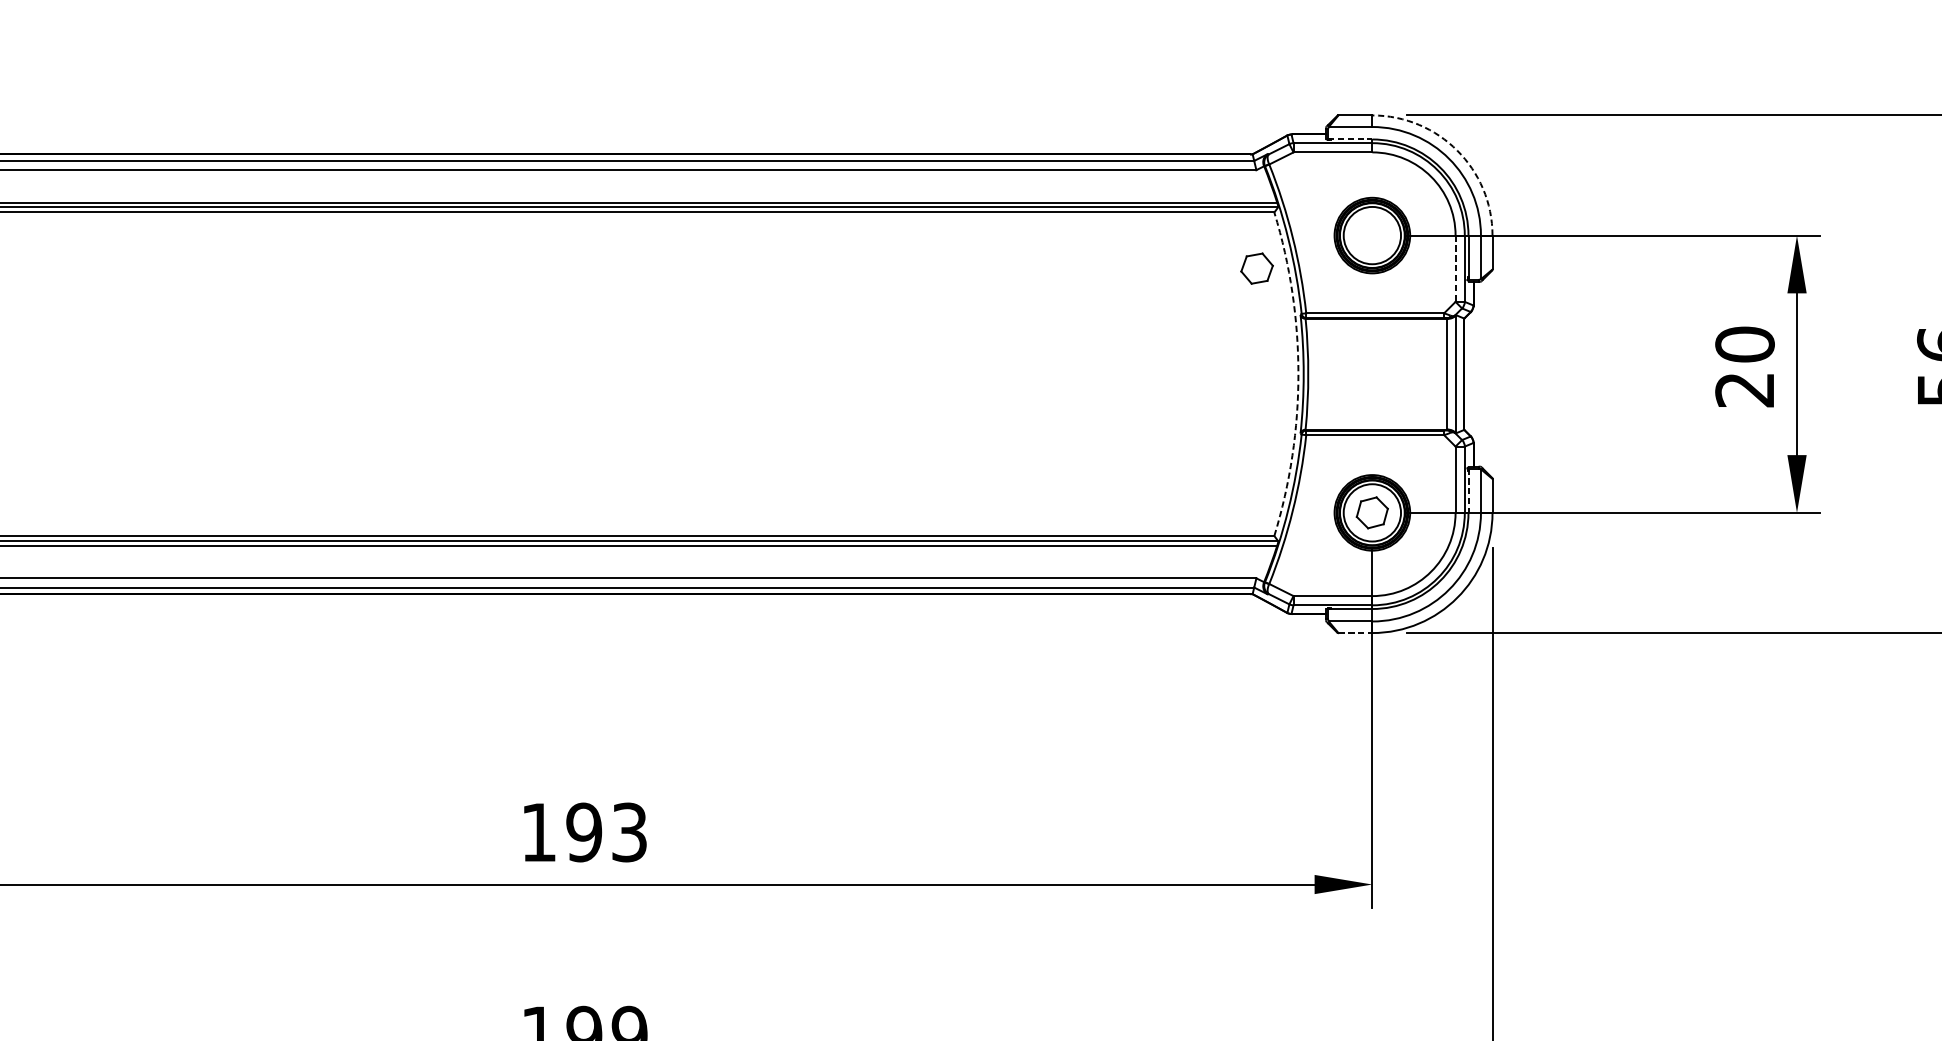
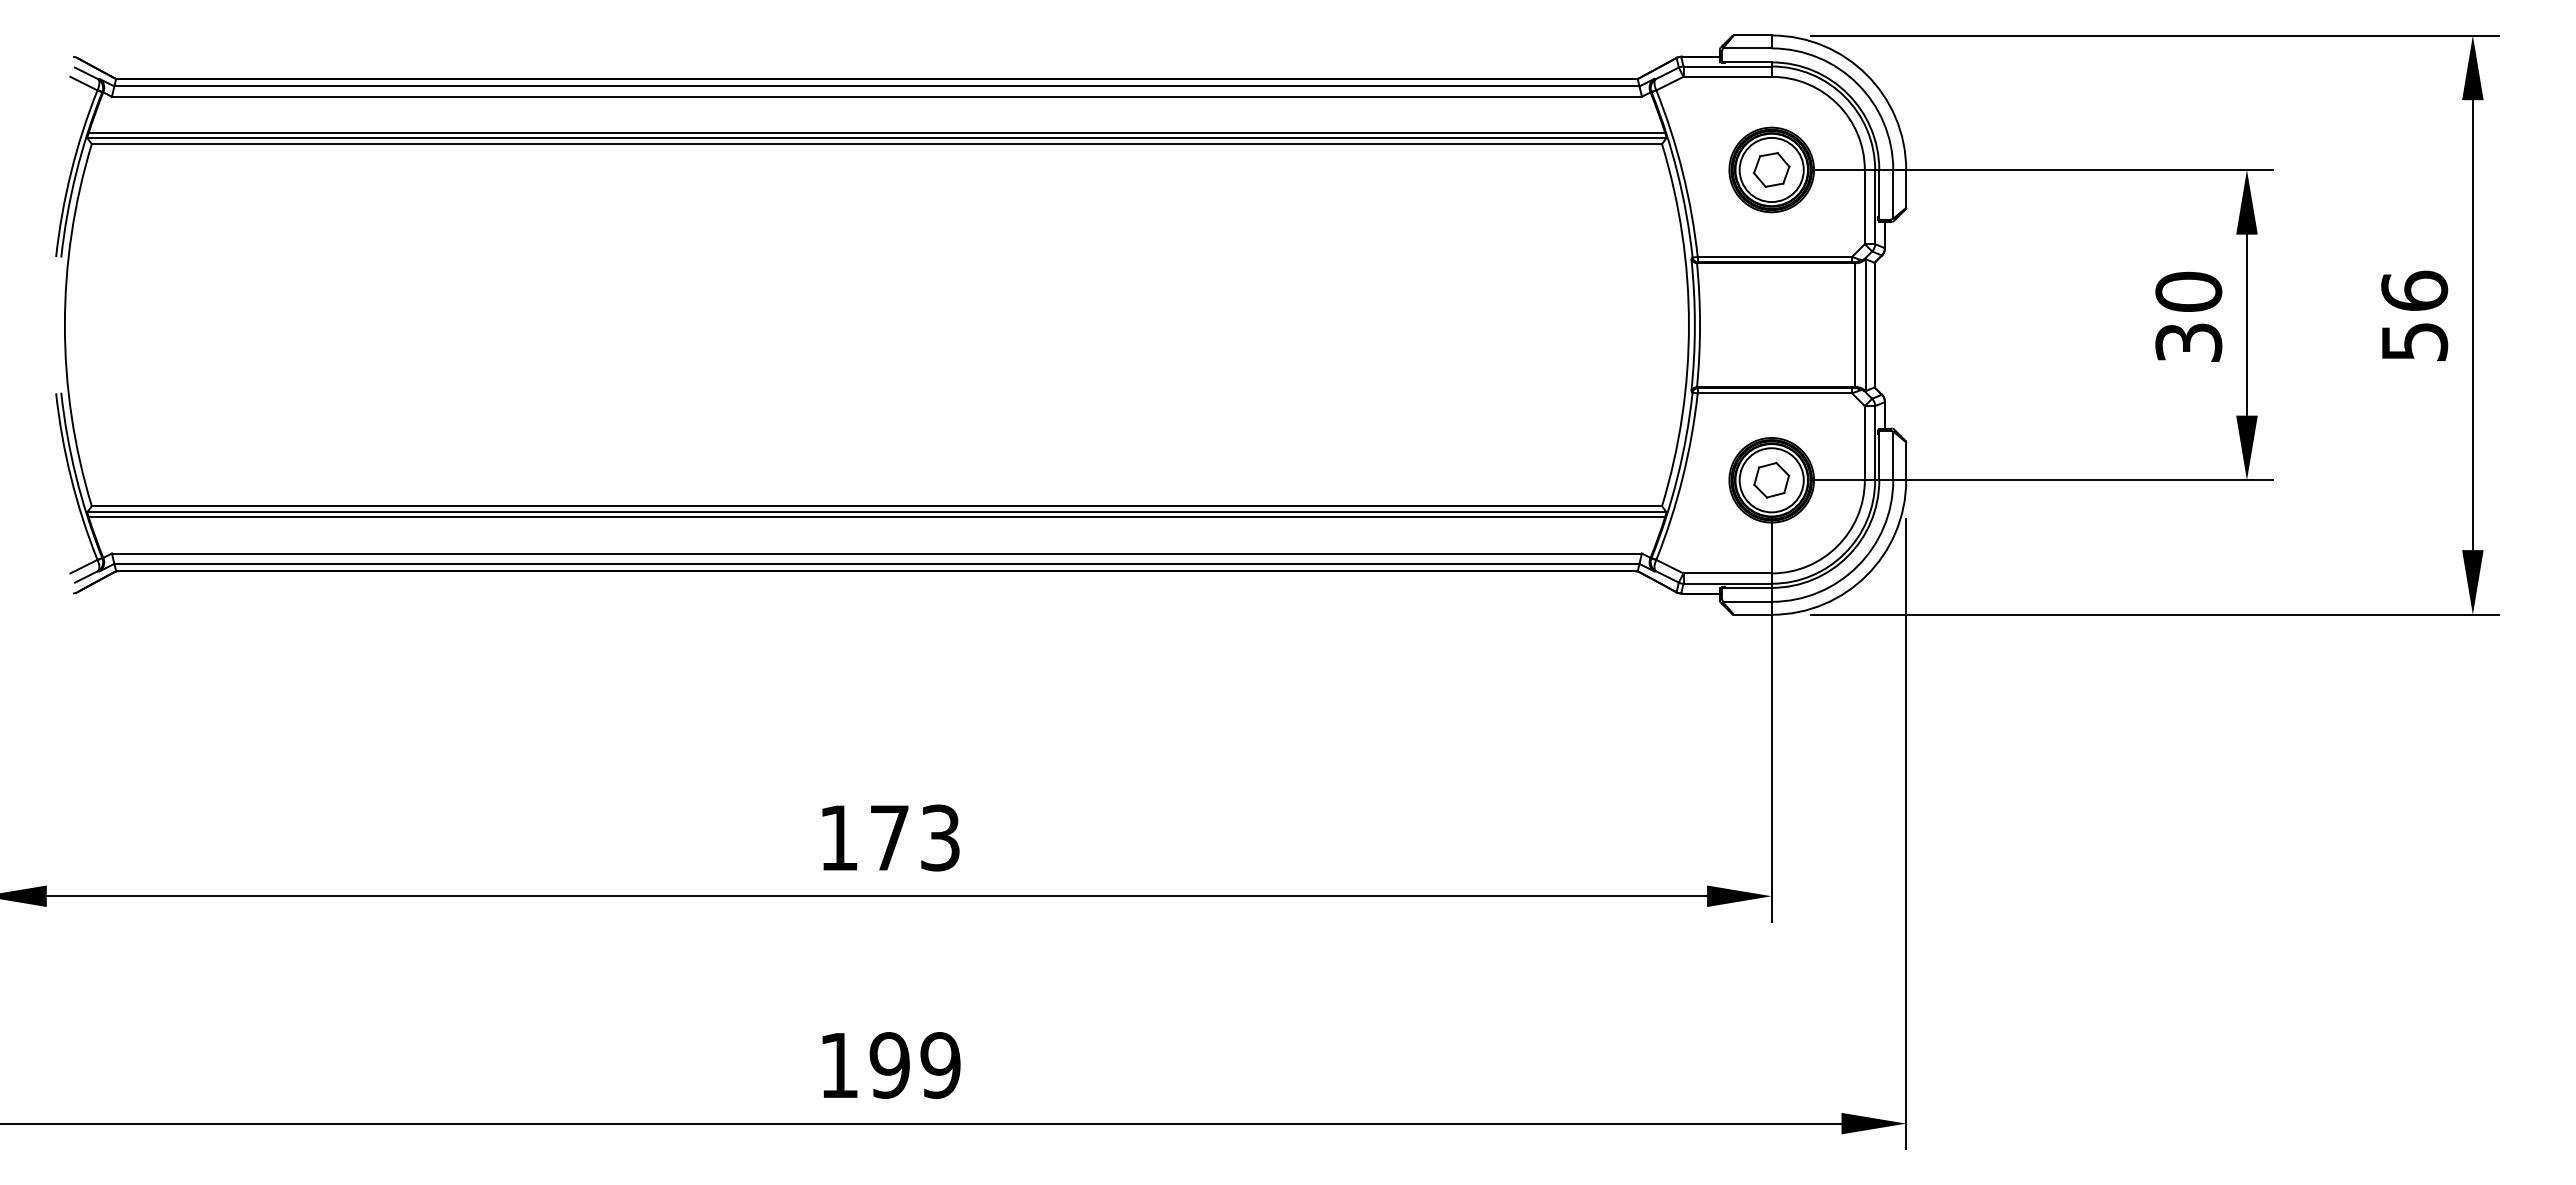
line: (1349, 139) -> (1746, 62), dashed -> solid
arc: (1457, 150) -> (1866, 74), dashed -> solid
part: (1256, 268) -> (1771, 169), moved
line: (1455, 269) -> (1864, 207), dashed -> solid
arc: (1298, 374) -> (1688, 325), dashed -> solid
text: (1744, 389) -> (2188, 342), 20 -> 30
line: (1468, 490) -> (1879, 455), dashed -> solid
line: (1355, 632) -> (1752, 614), dashed -> solid
text: (584, 832) -> (889, 837), 193 -> 173

